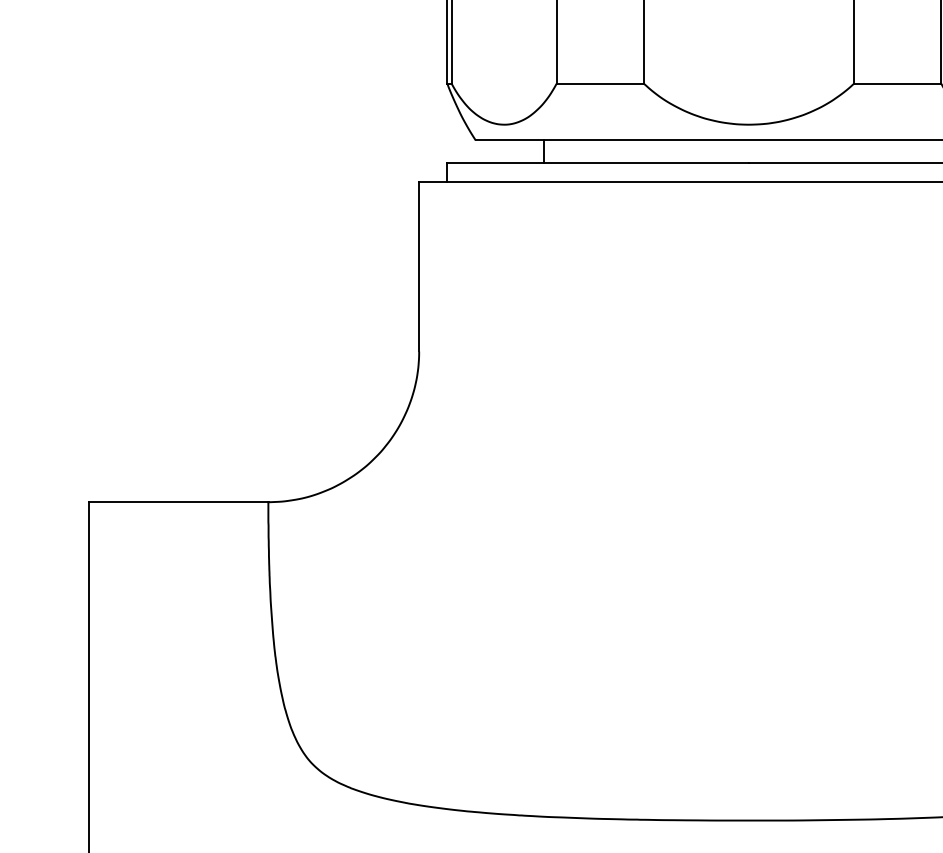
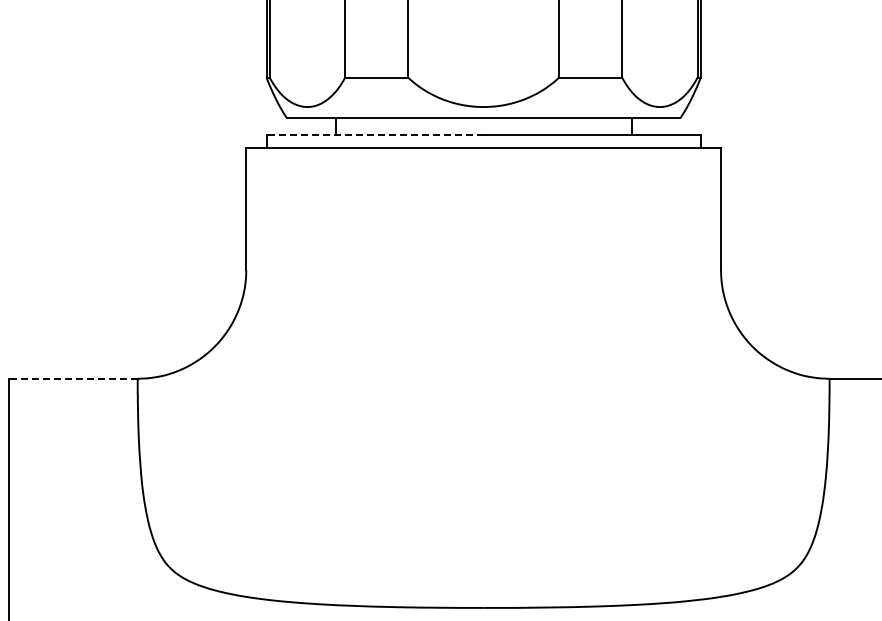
line: (598, 162) -> (375, 134), solid -> dashed
line: (177, 501) -> (72, 378), solid -> dashed

